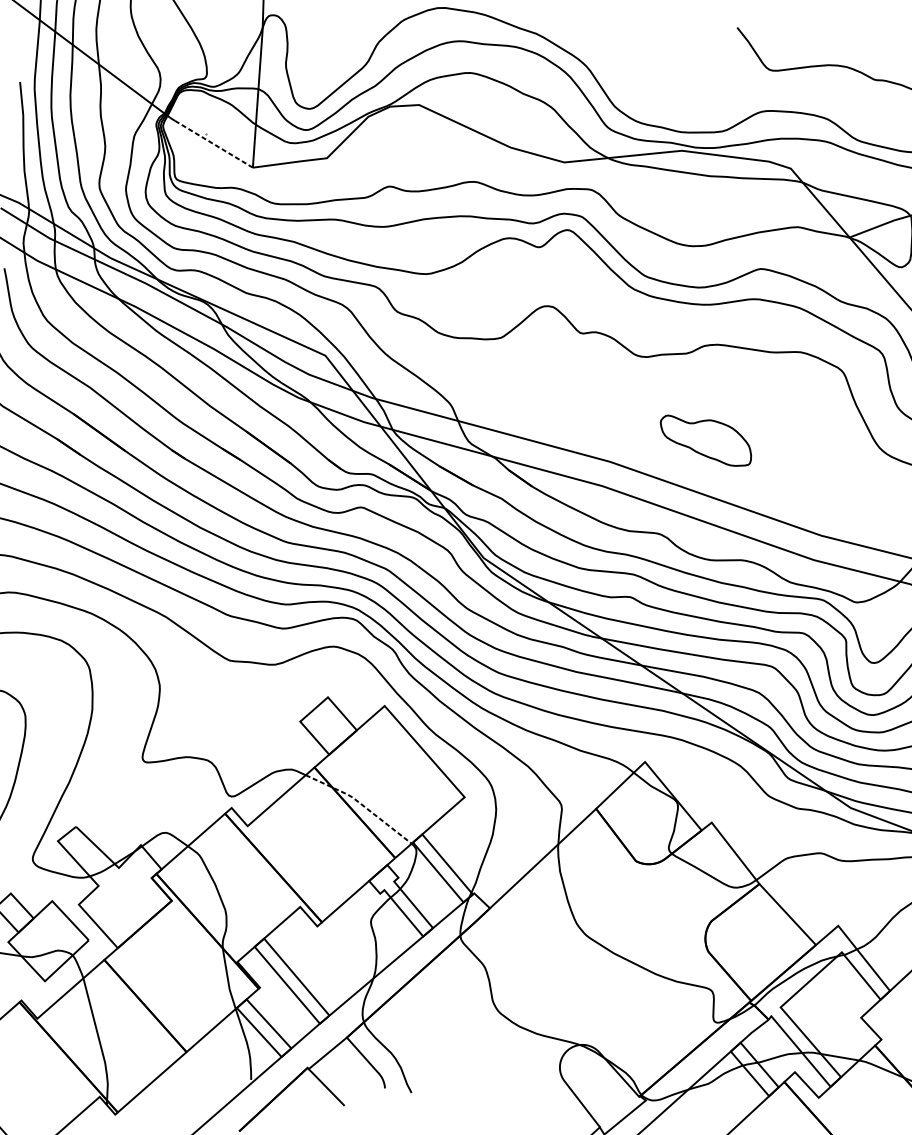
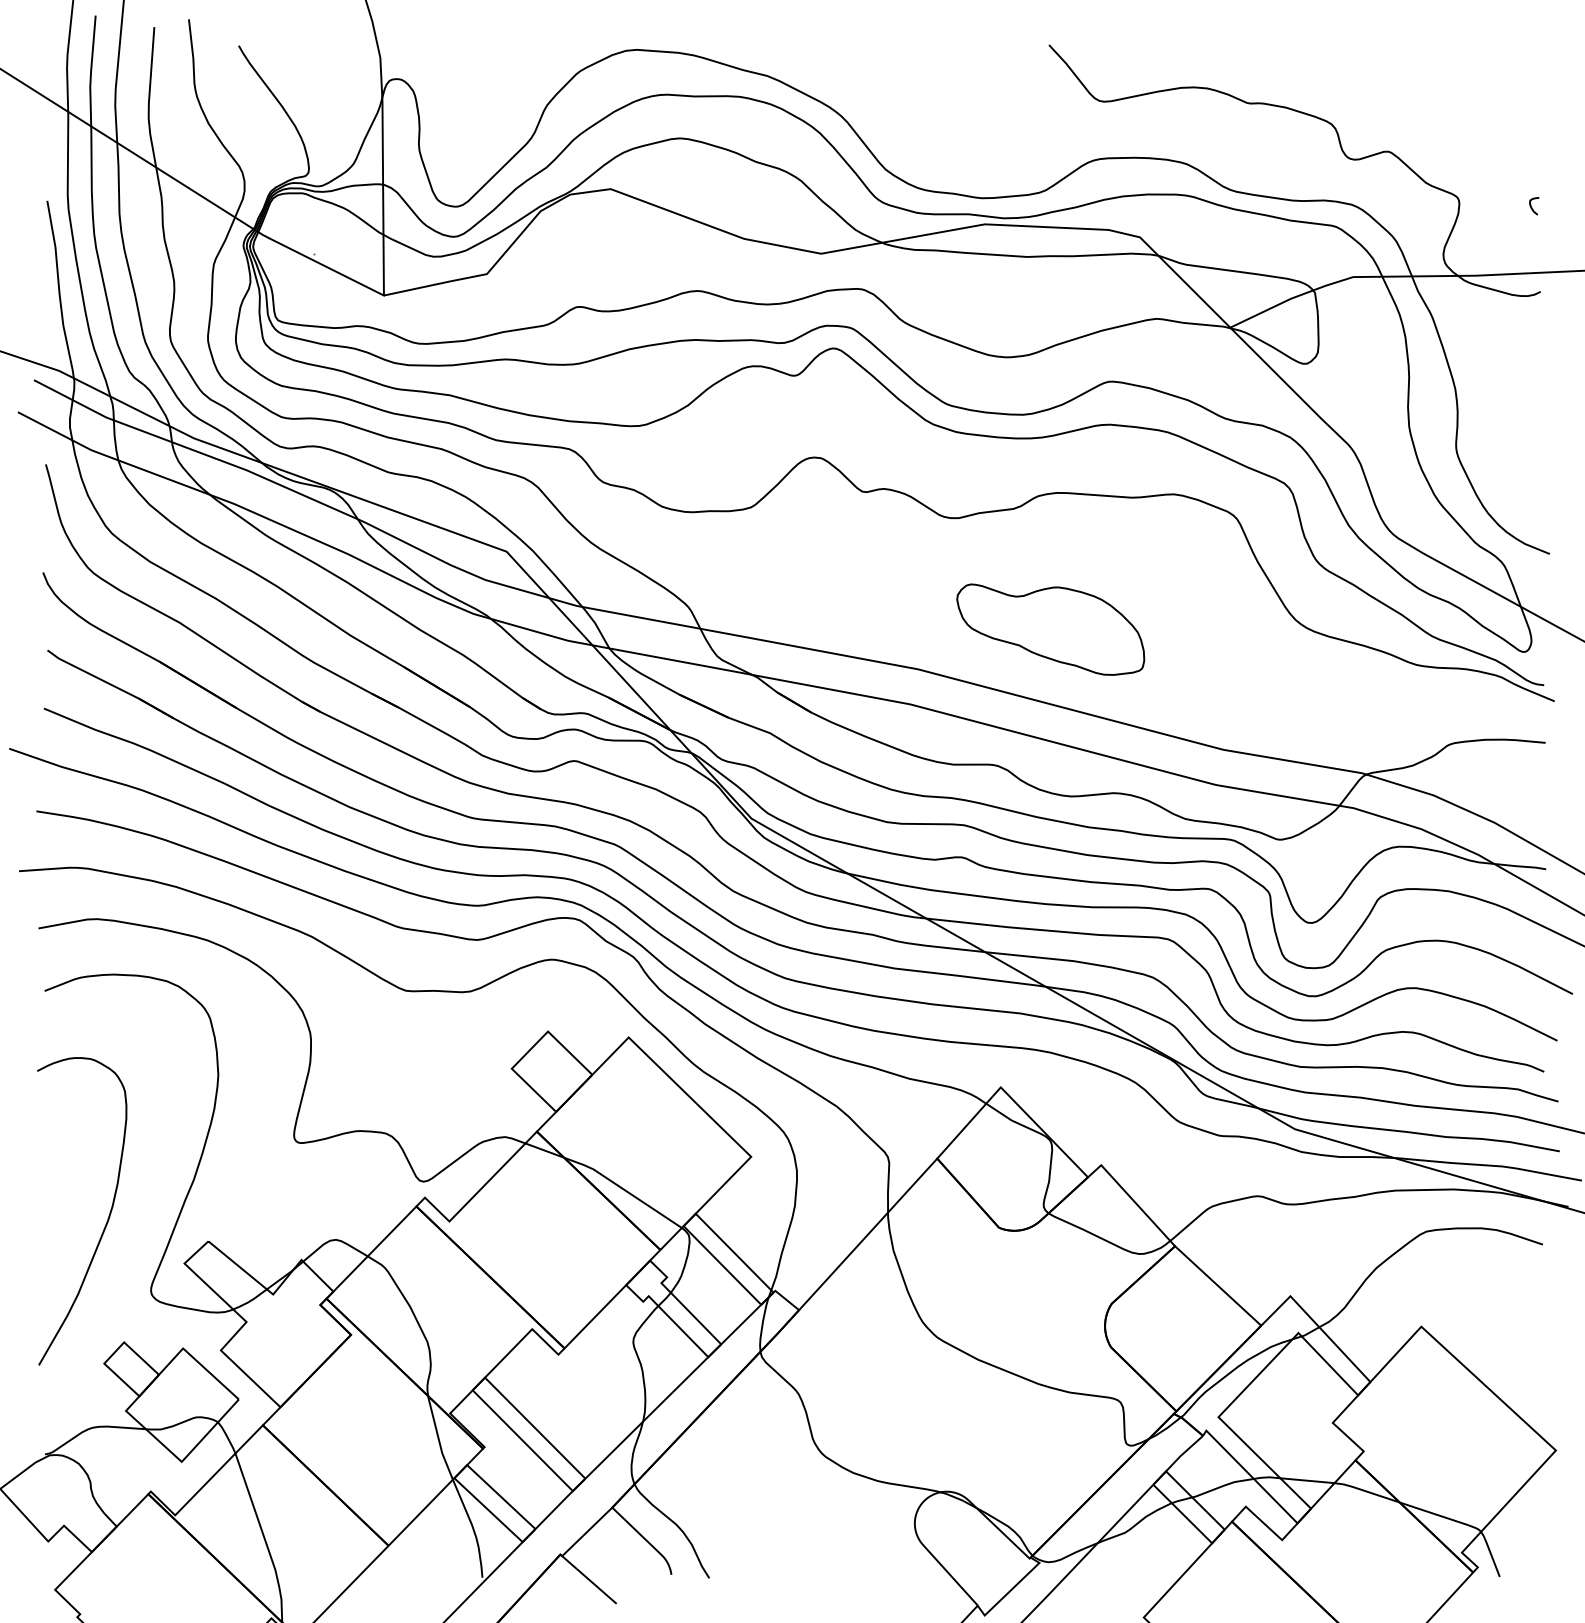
line: (213, 143) -> (326, 266), dashed -> solid
part: (705, 440) -> (1050, 629), size x1.43
line: (361, 804) -> (606, 1178), dashed -> solid

